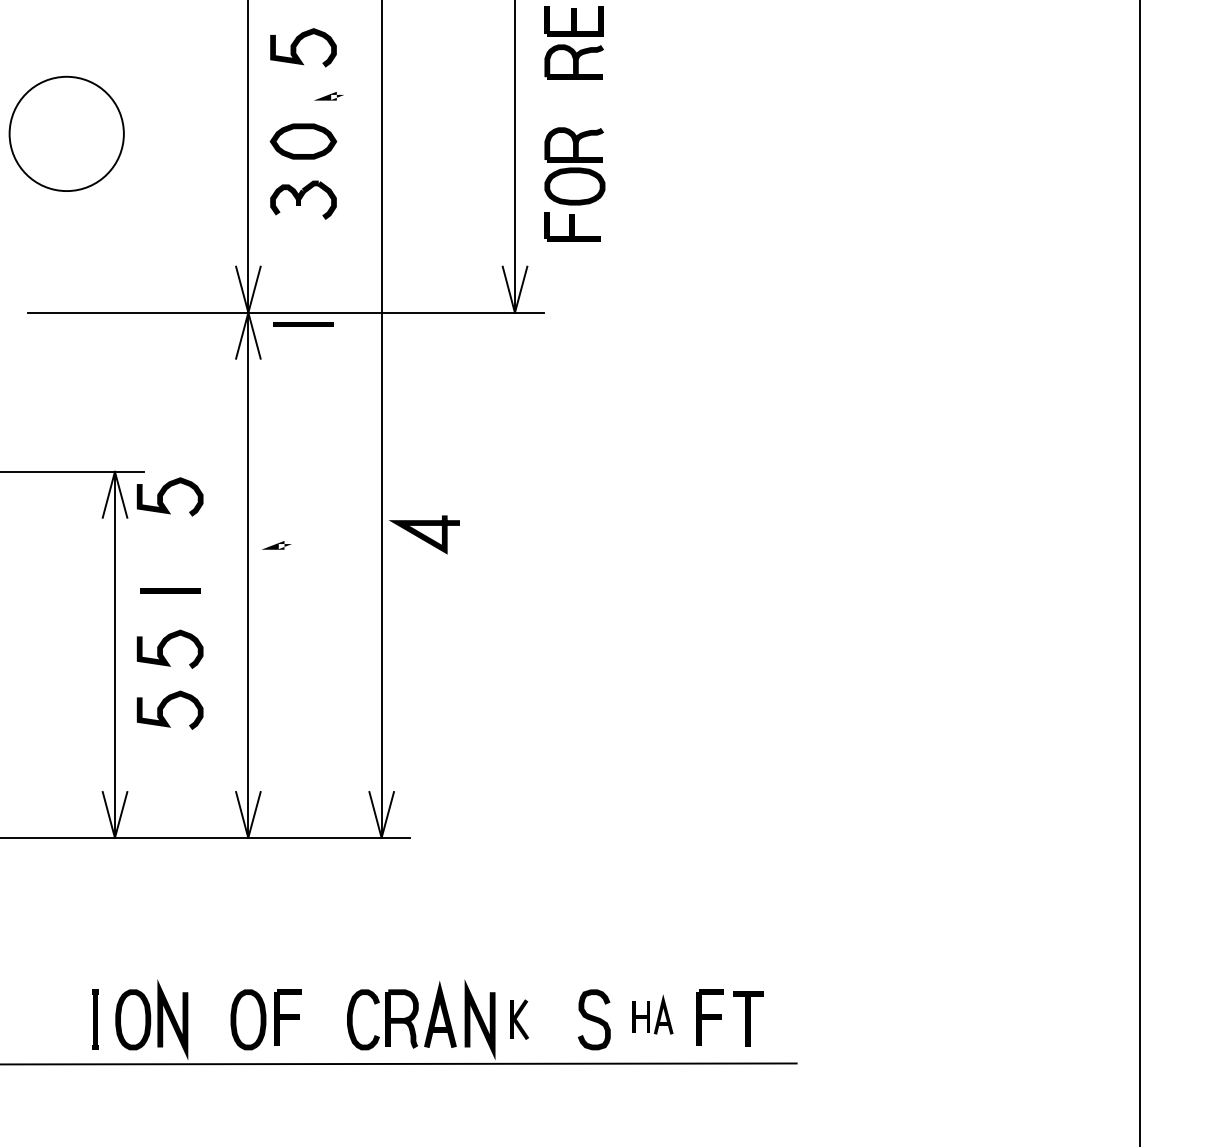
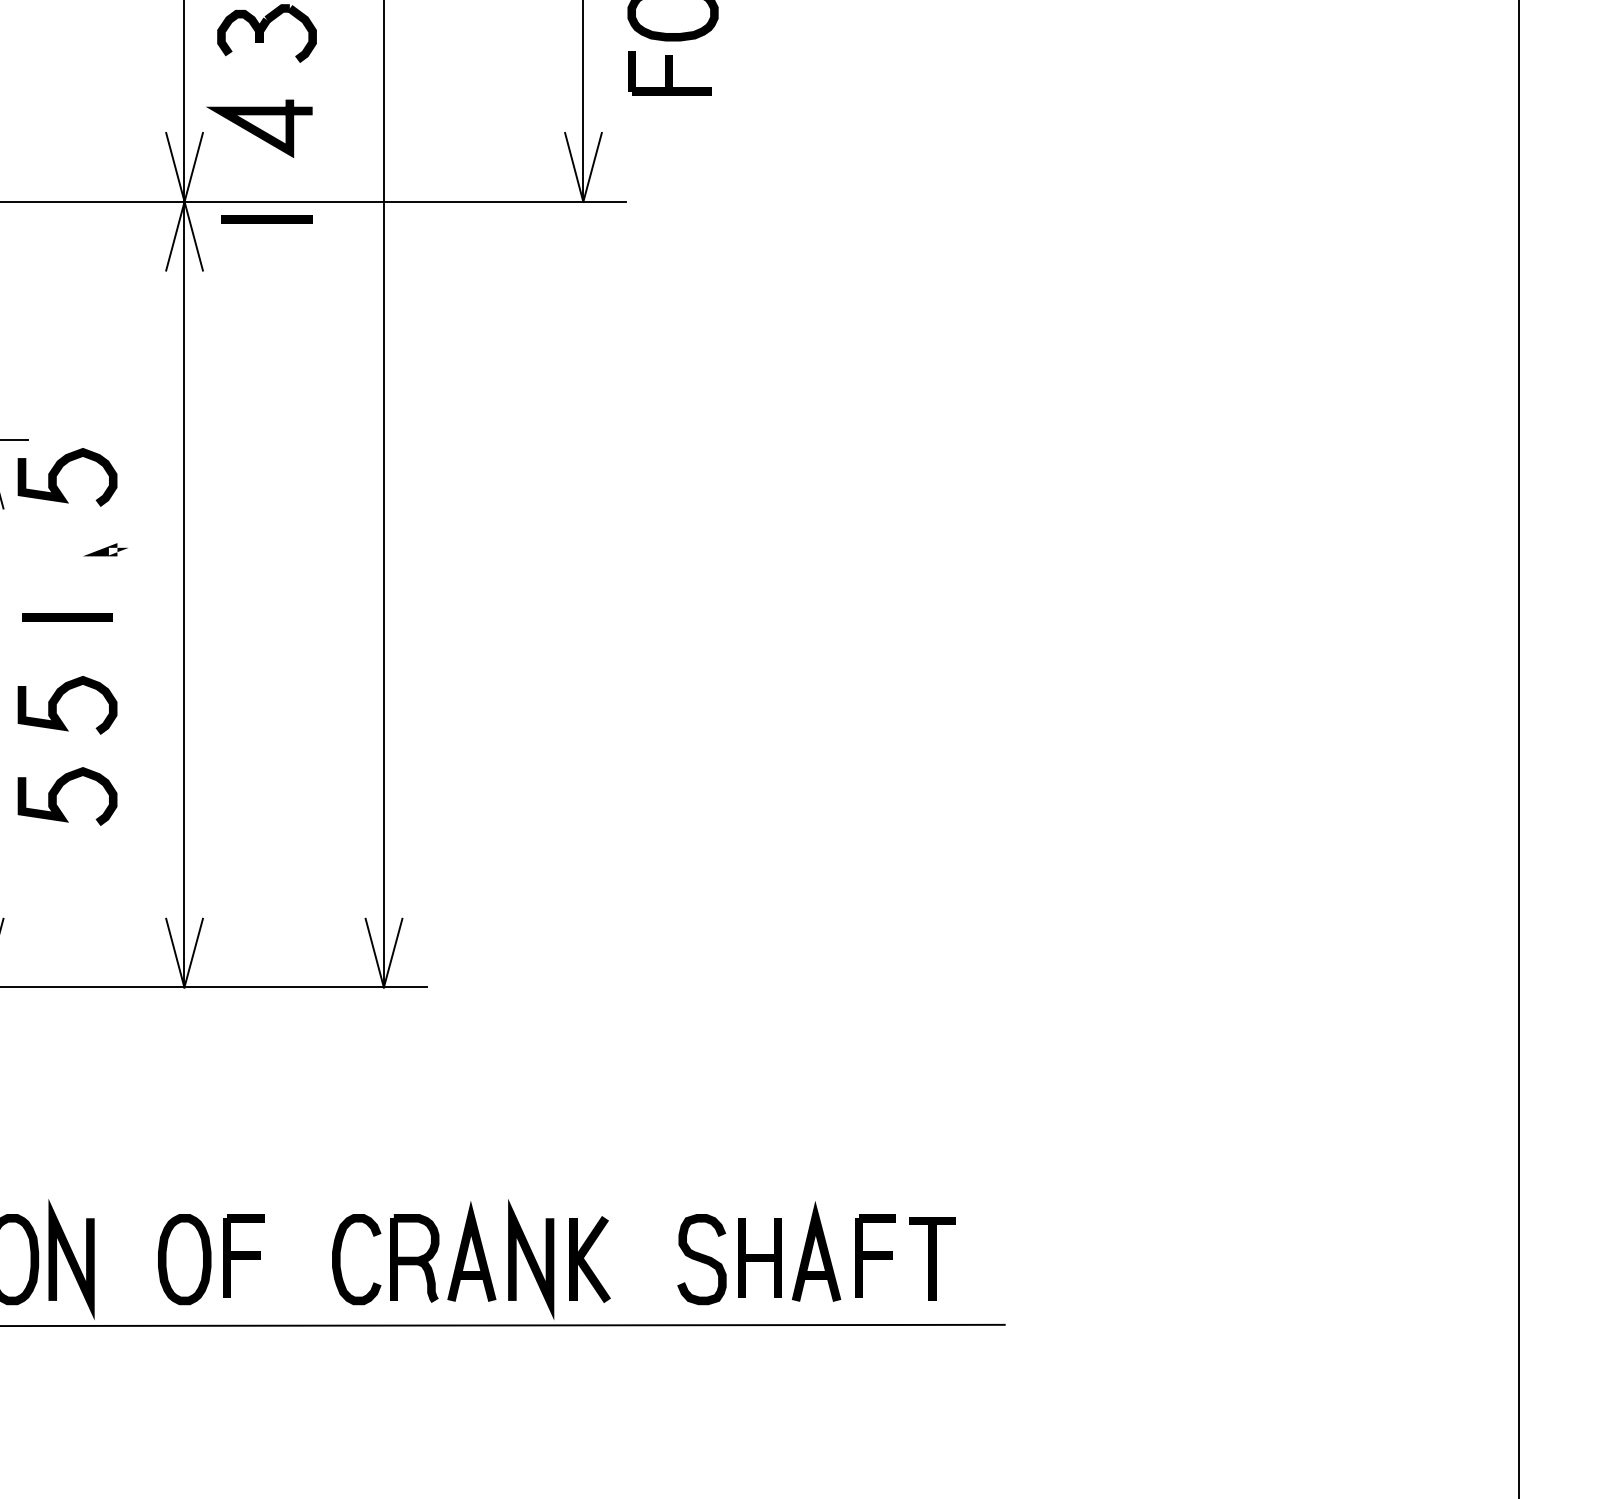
line: (424, 534) -> (259, 128), moved
part: (276, 545) -> (105, 550), moved
part: (652, 1014) -> (789, 1251), size x1.67
part: (519, 1019) -> (590, 1259), size x1.43

